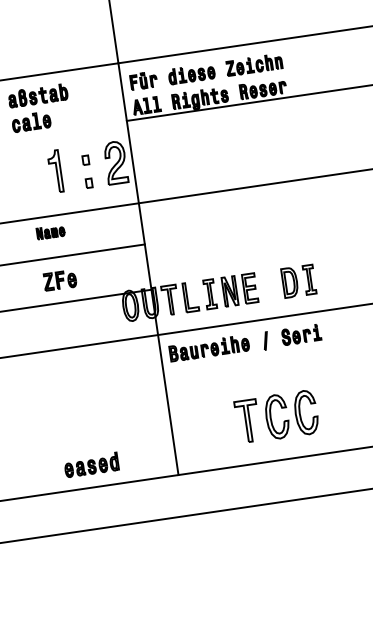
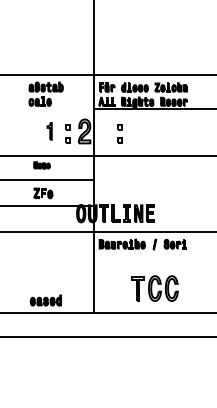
part: (176, 157) -> (119, 133), added
part: (55, 171) -> (49, 131), size x0.7
part: (298, 281) -> (178, 213), removed

